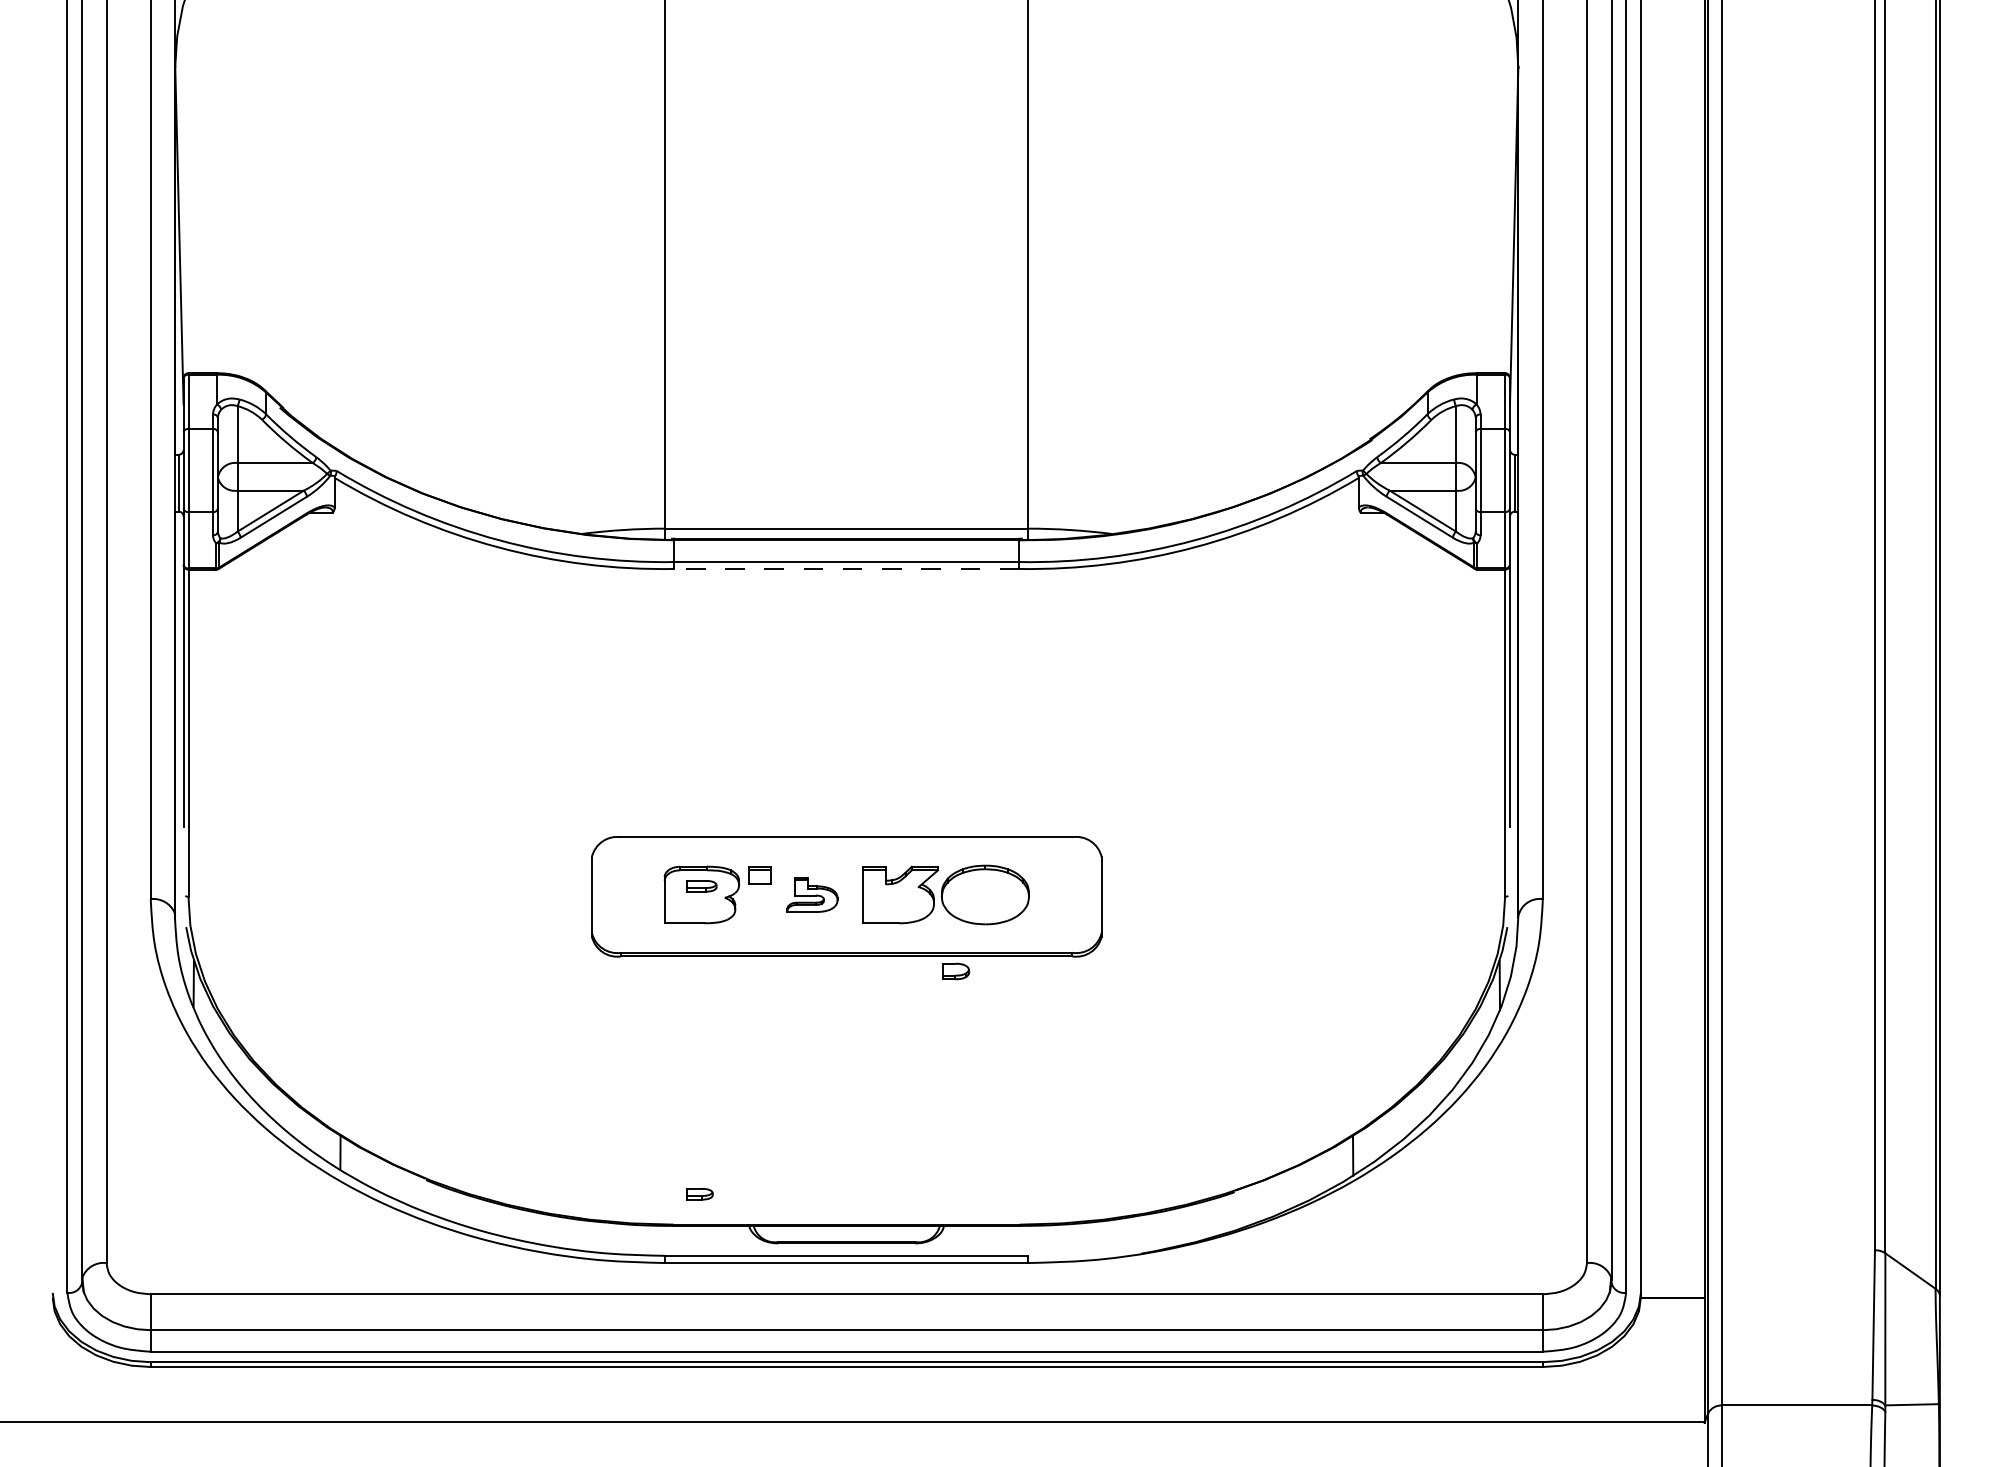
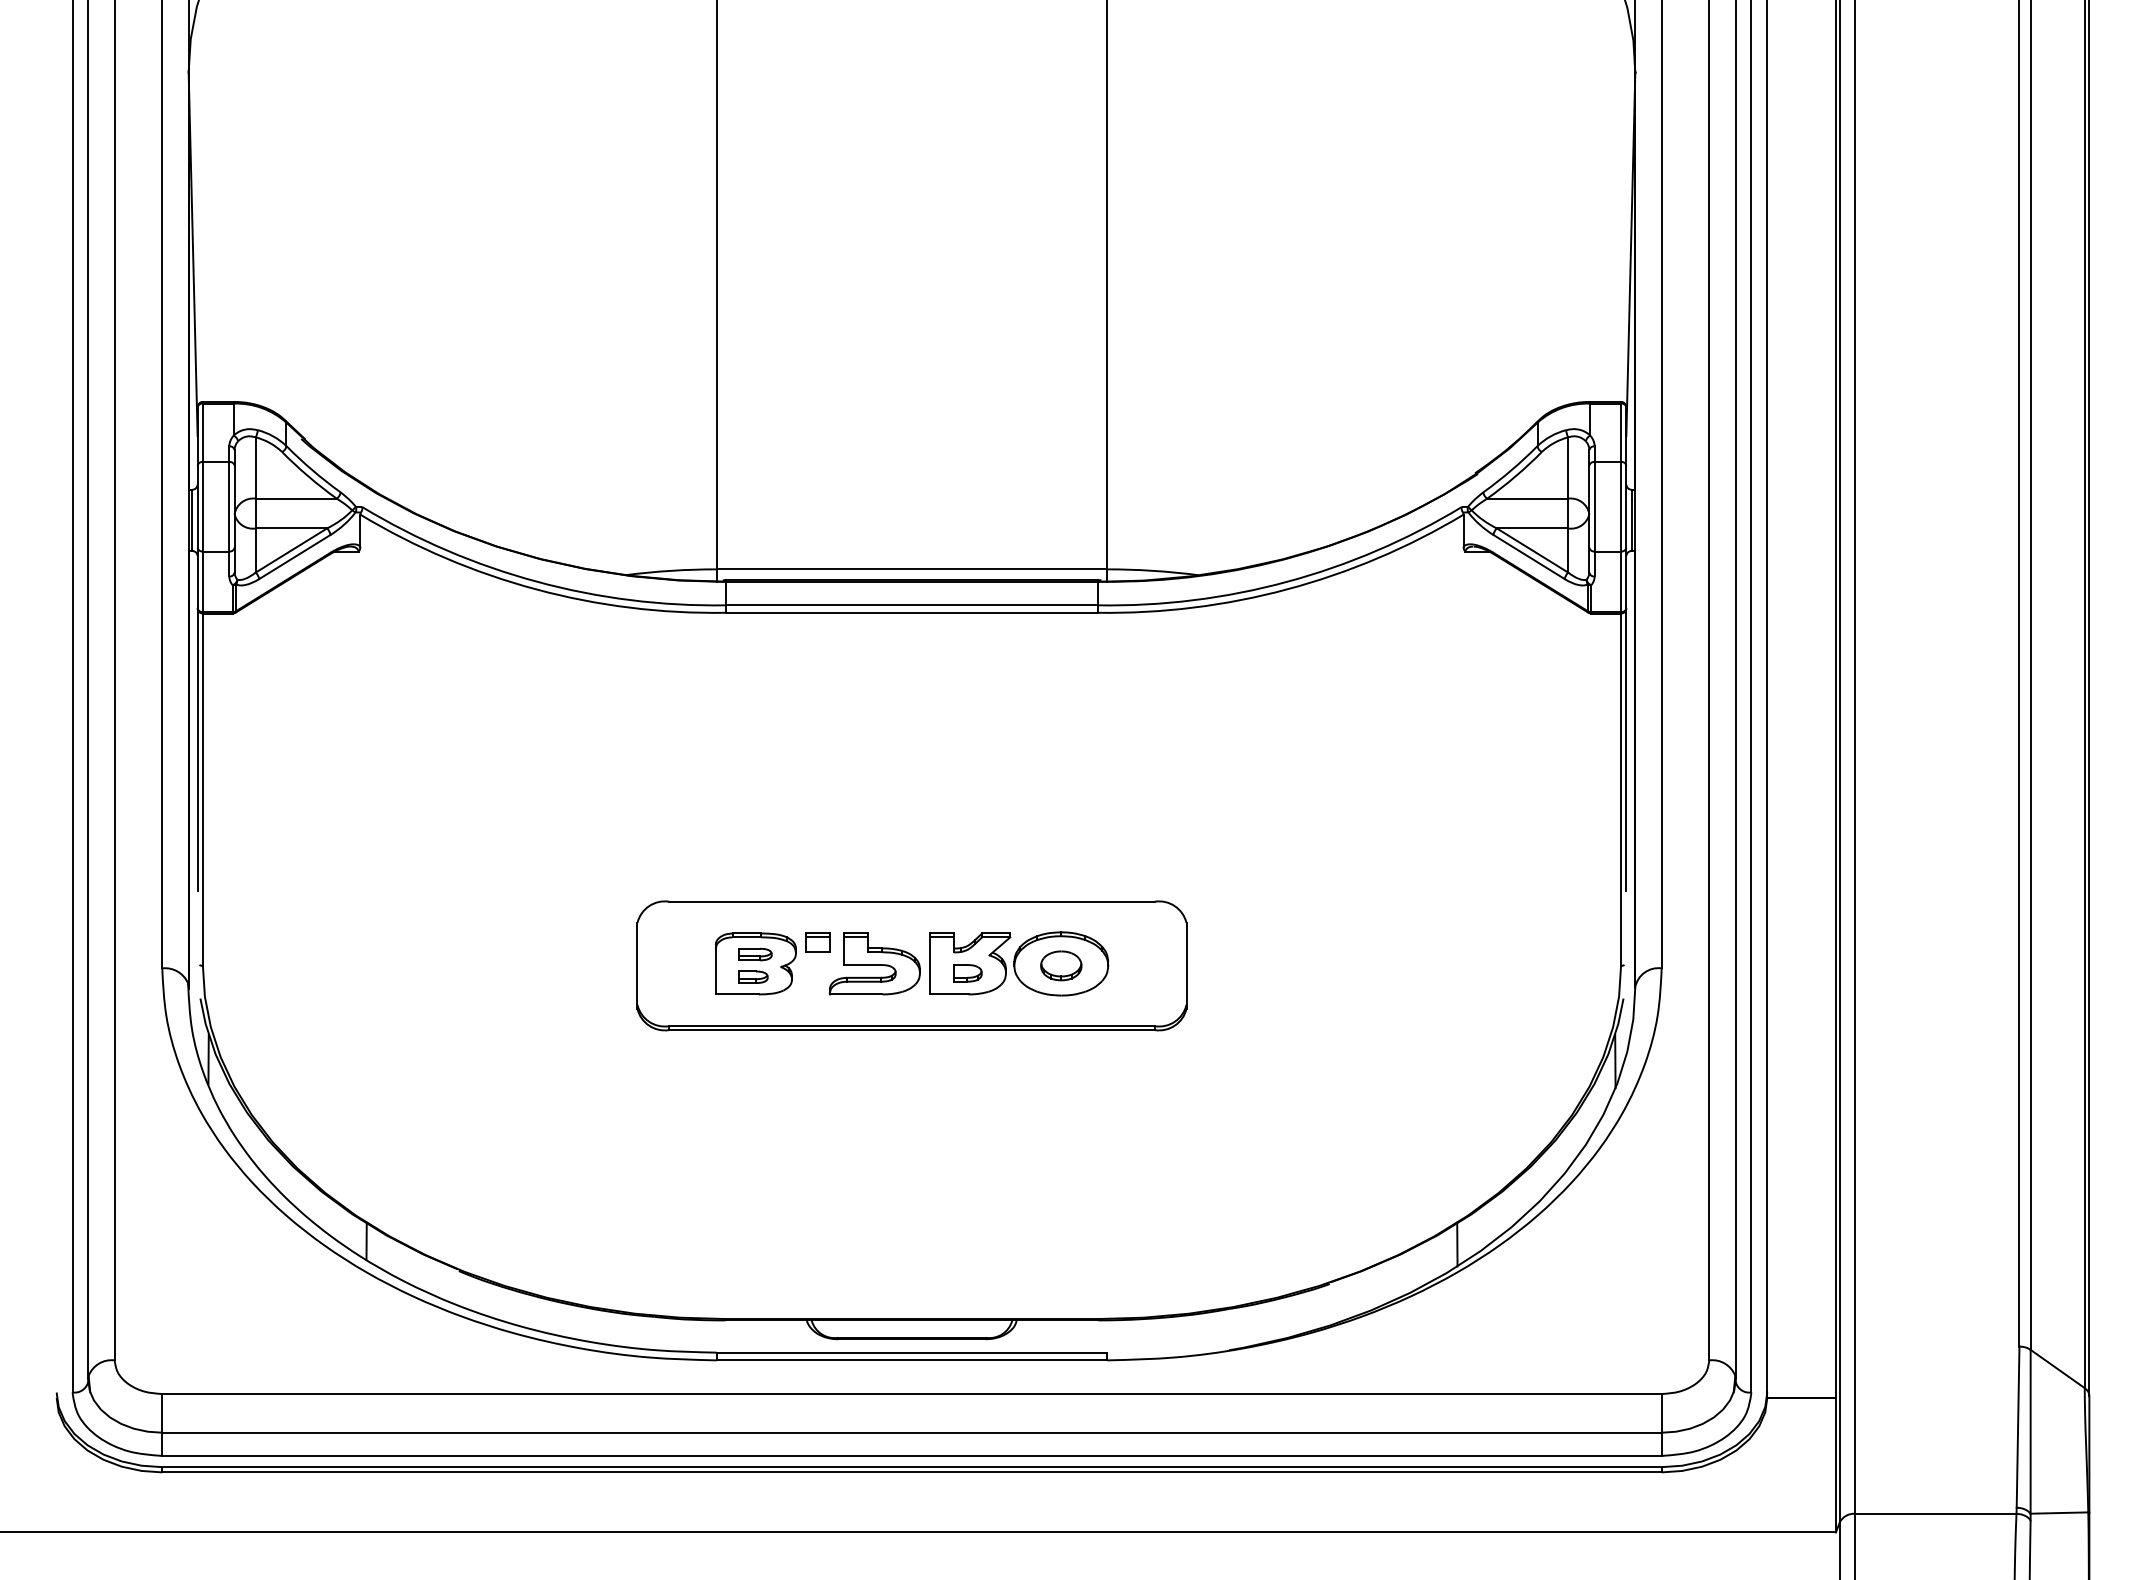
line: (846, 568) -> (911, 612), dashed -> solid
part: (811, 894) -> (874, 963), size x1.67
part: (985, 896) -> (1061, 965), added
part: (955, 971) -> (967, 973), moved
part: (699, 1193) -> (753, 976), moved

